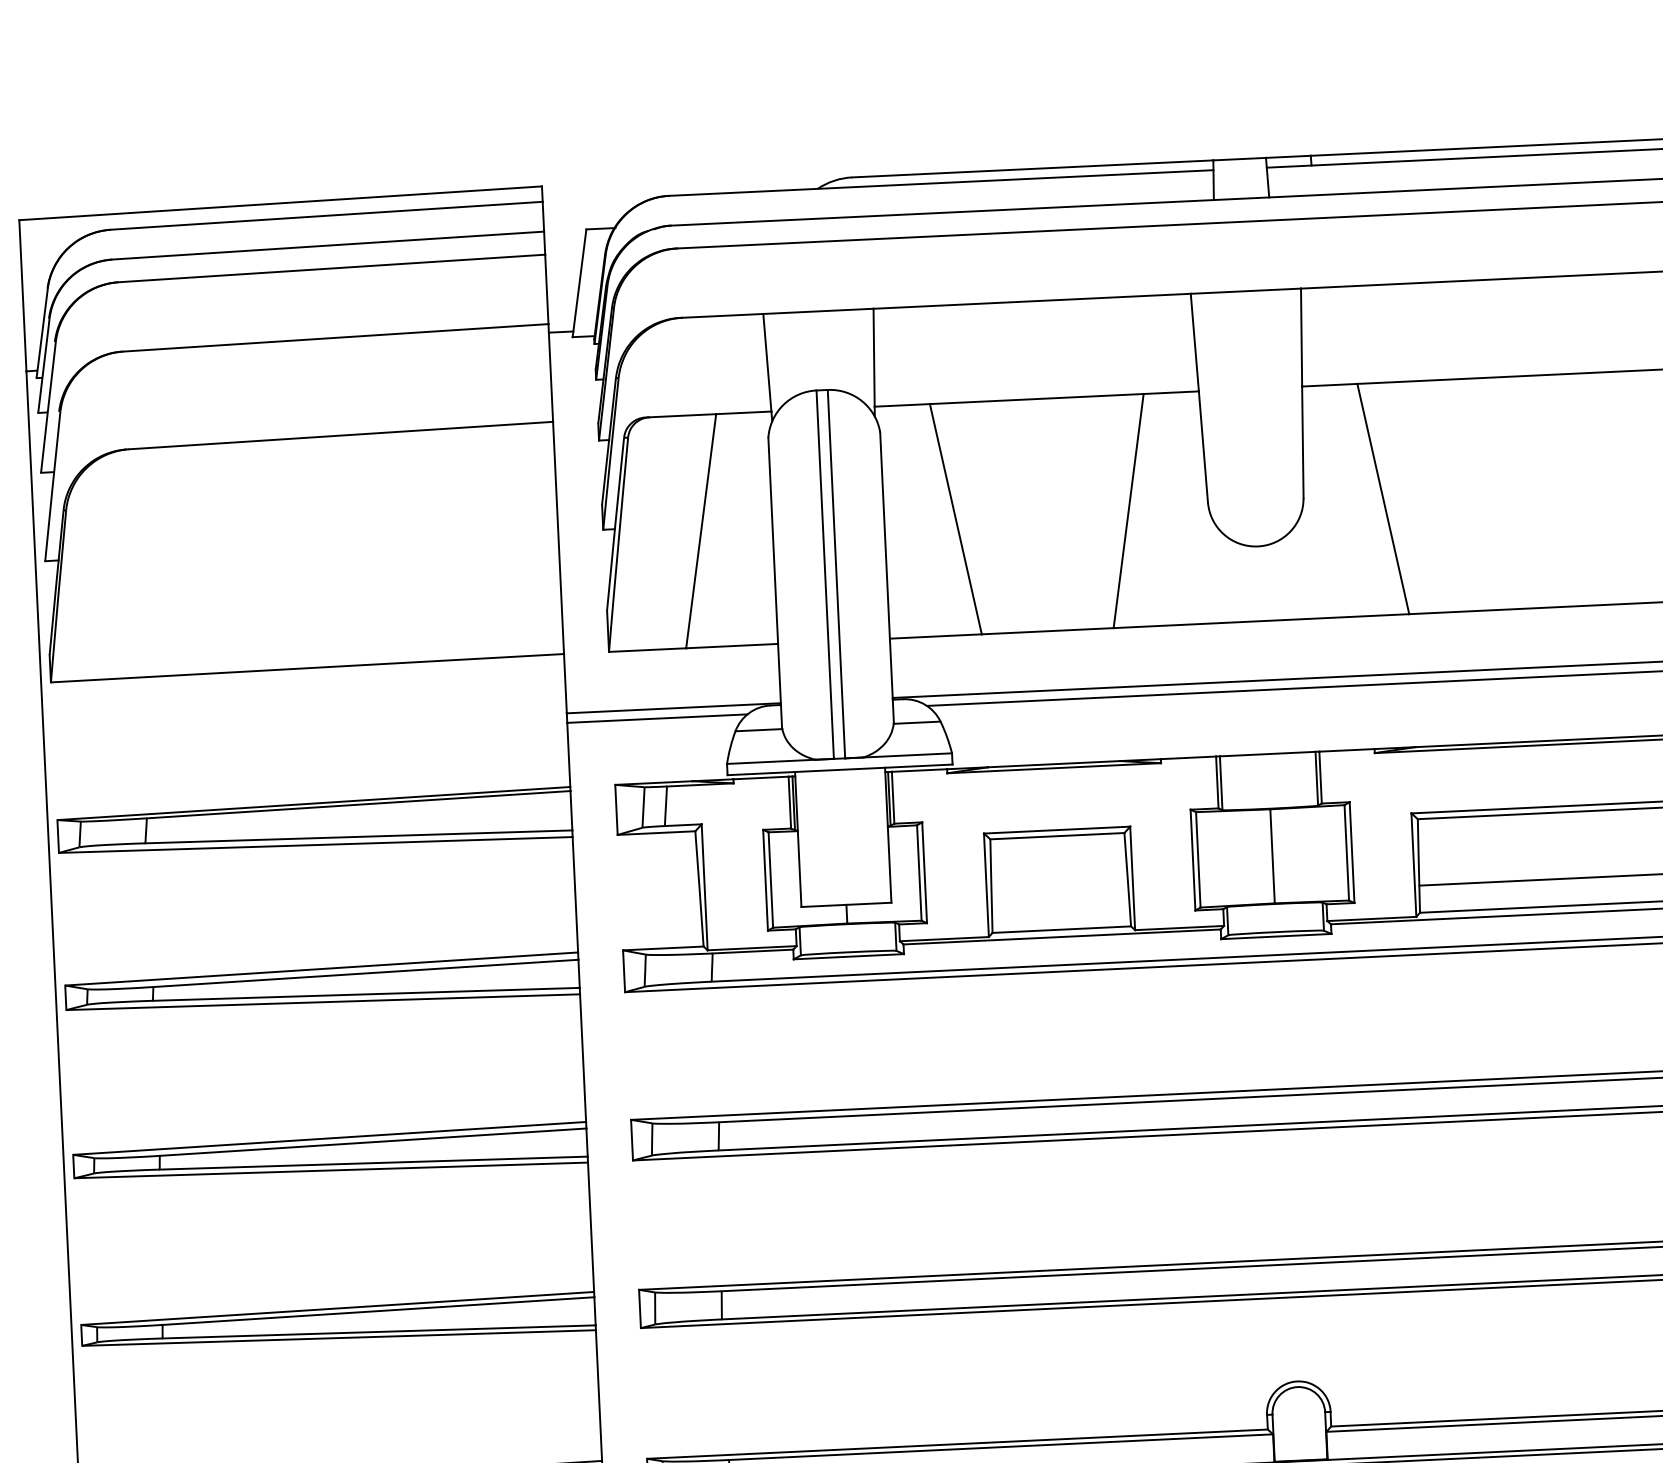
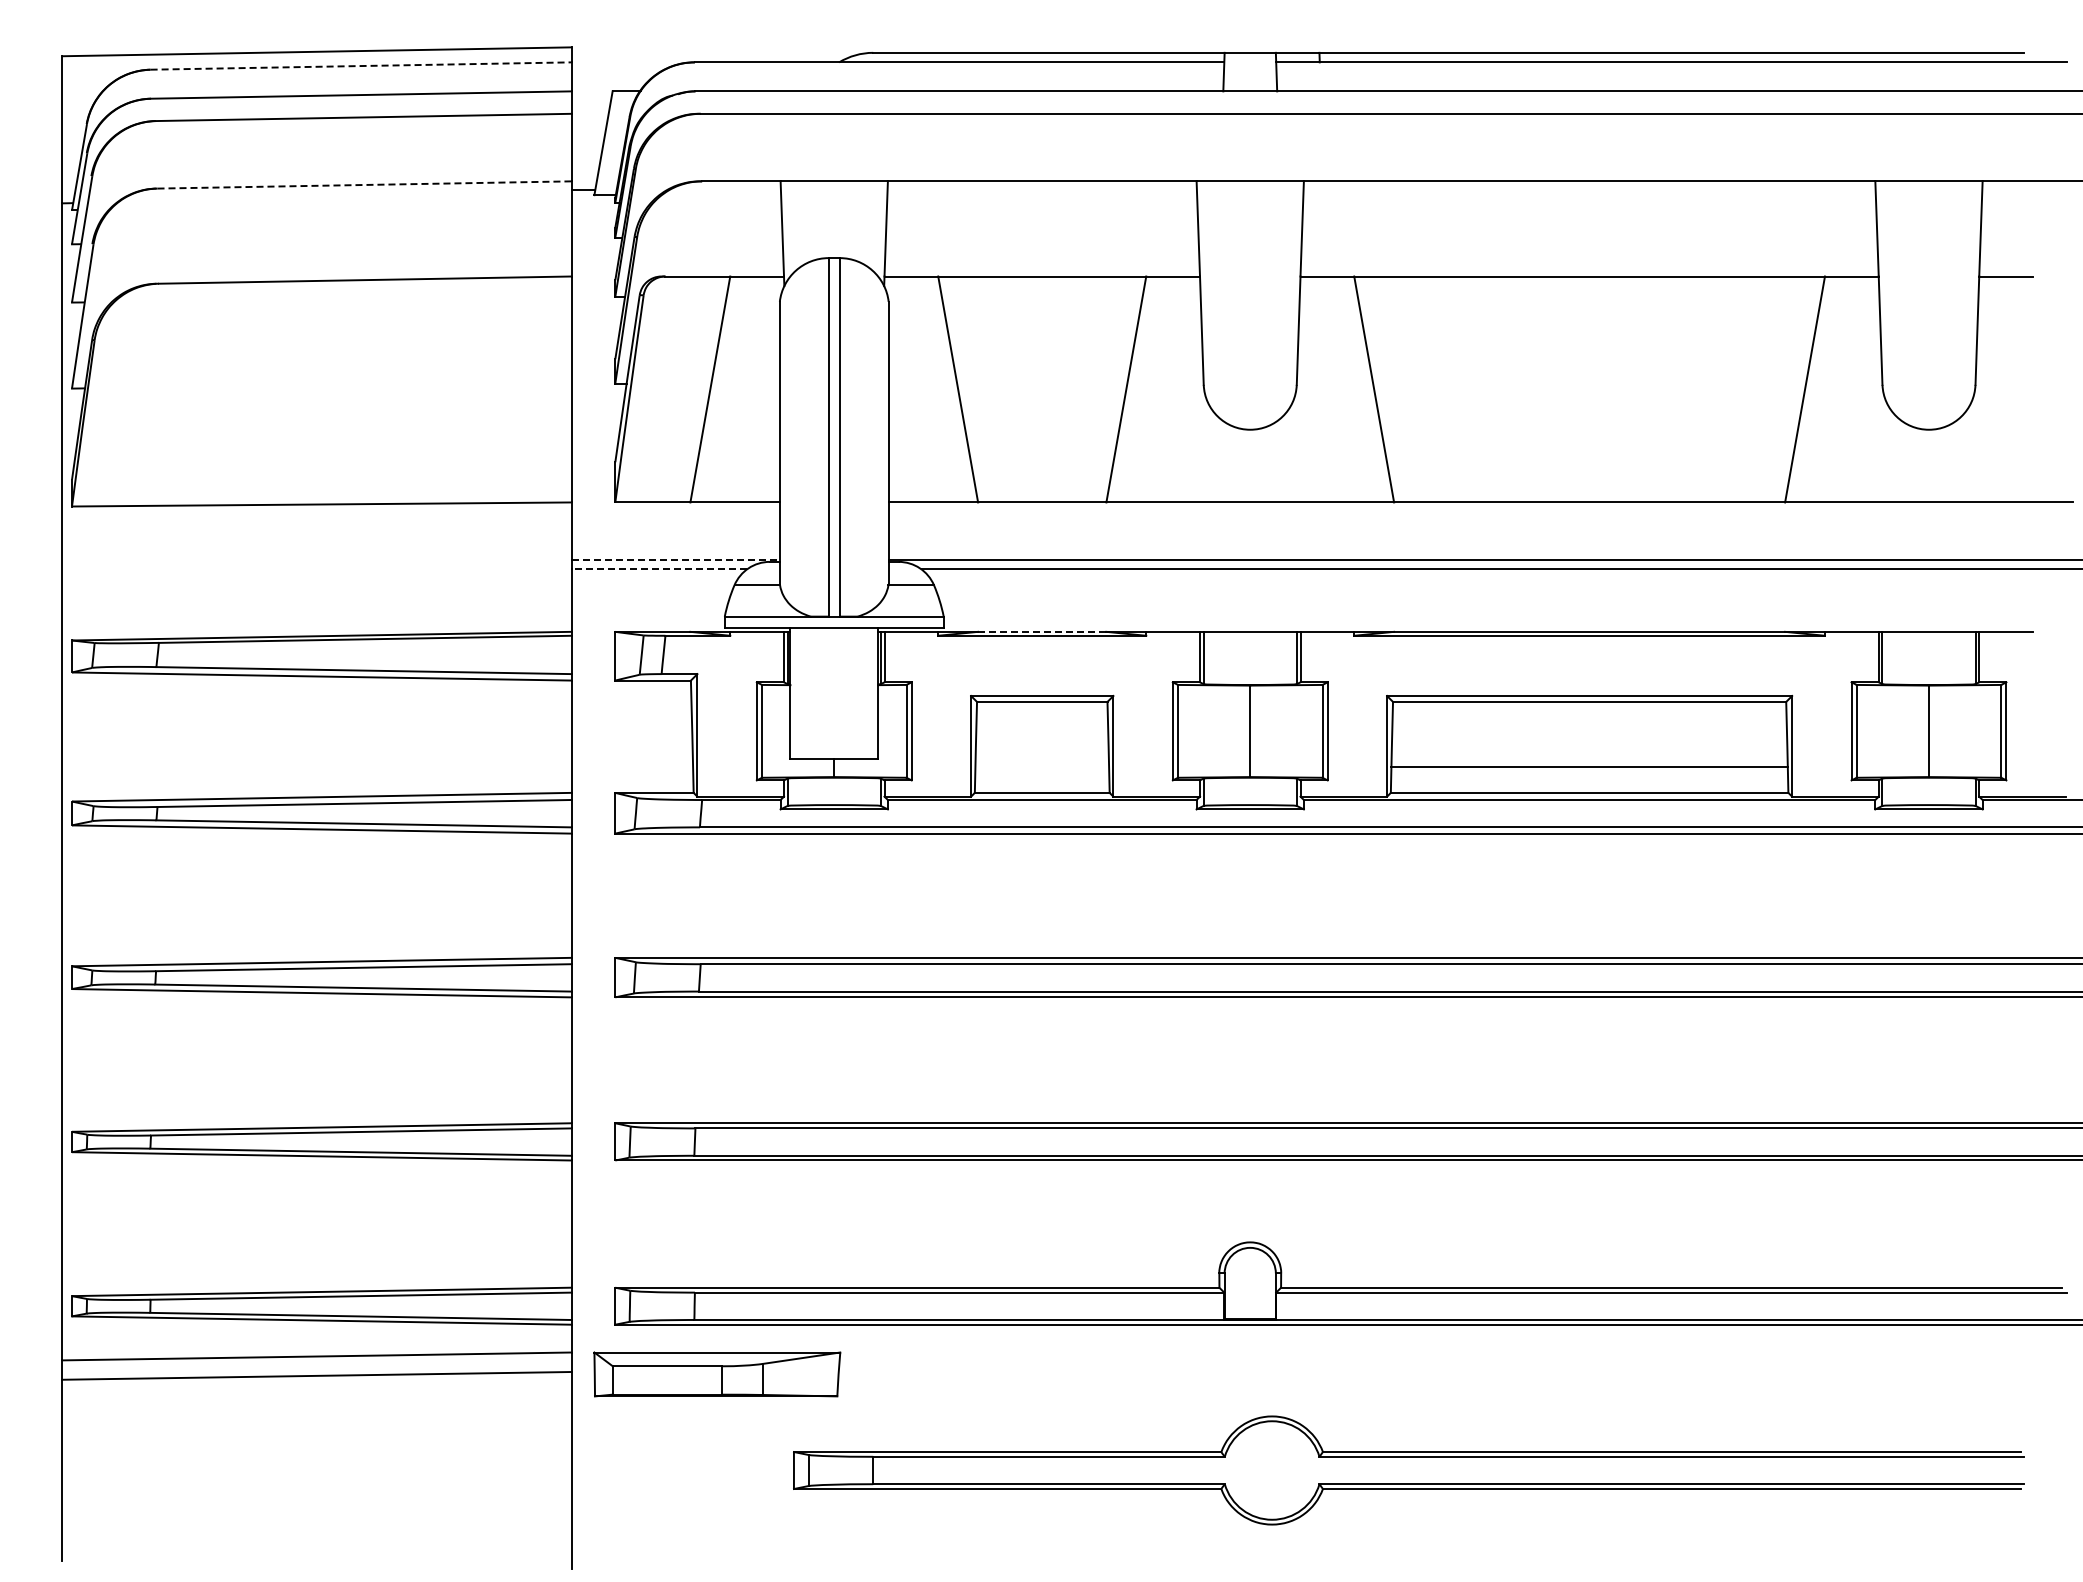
line: (327, 216) -> (361, 66), solid -> dashed
line: (336, 337) -> (365, 184), solid -> dashed
line: (674, 708) -> (676, 560), solid -> dashed
line: (657, 718) -> (659, 569), solid -> dashed
line: (1053, 763) -> (1041, 631), solid -> dashed

